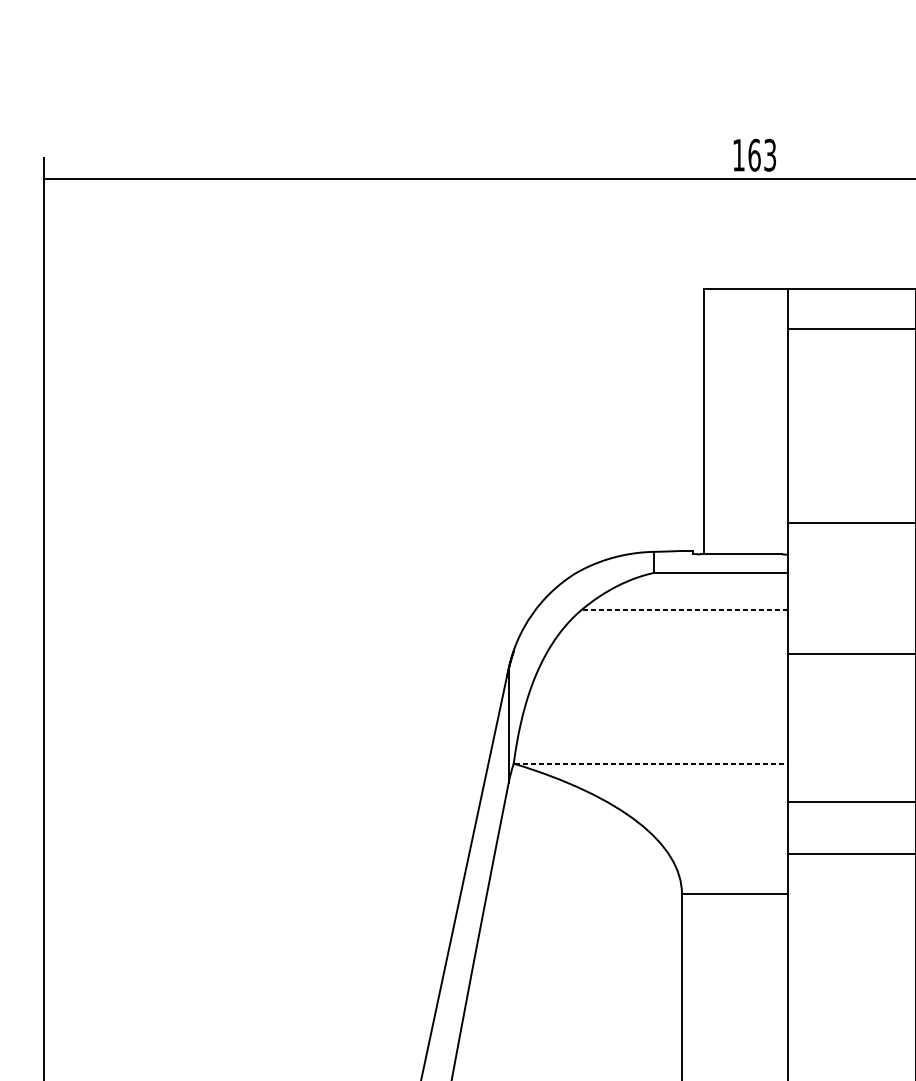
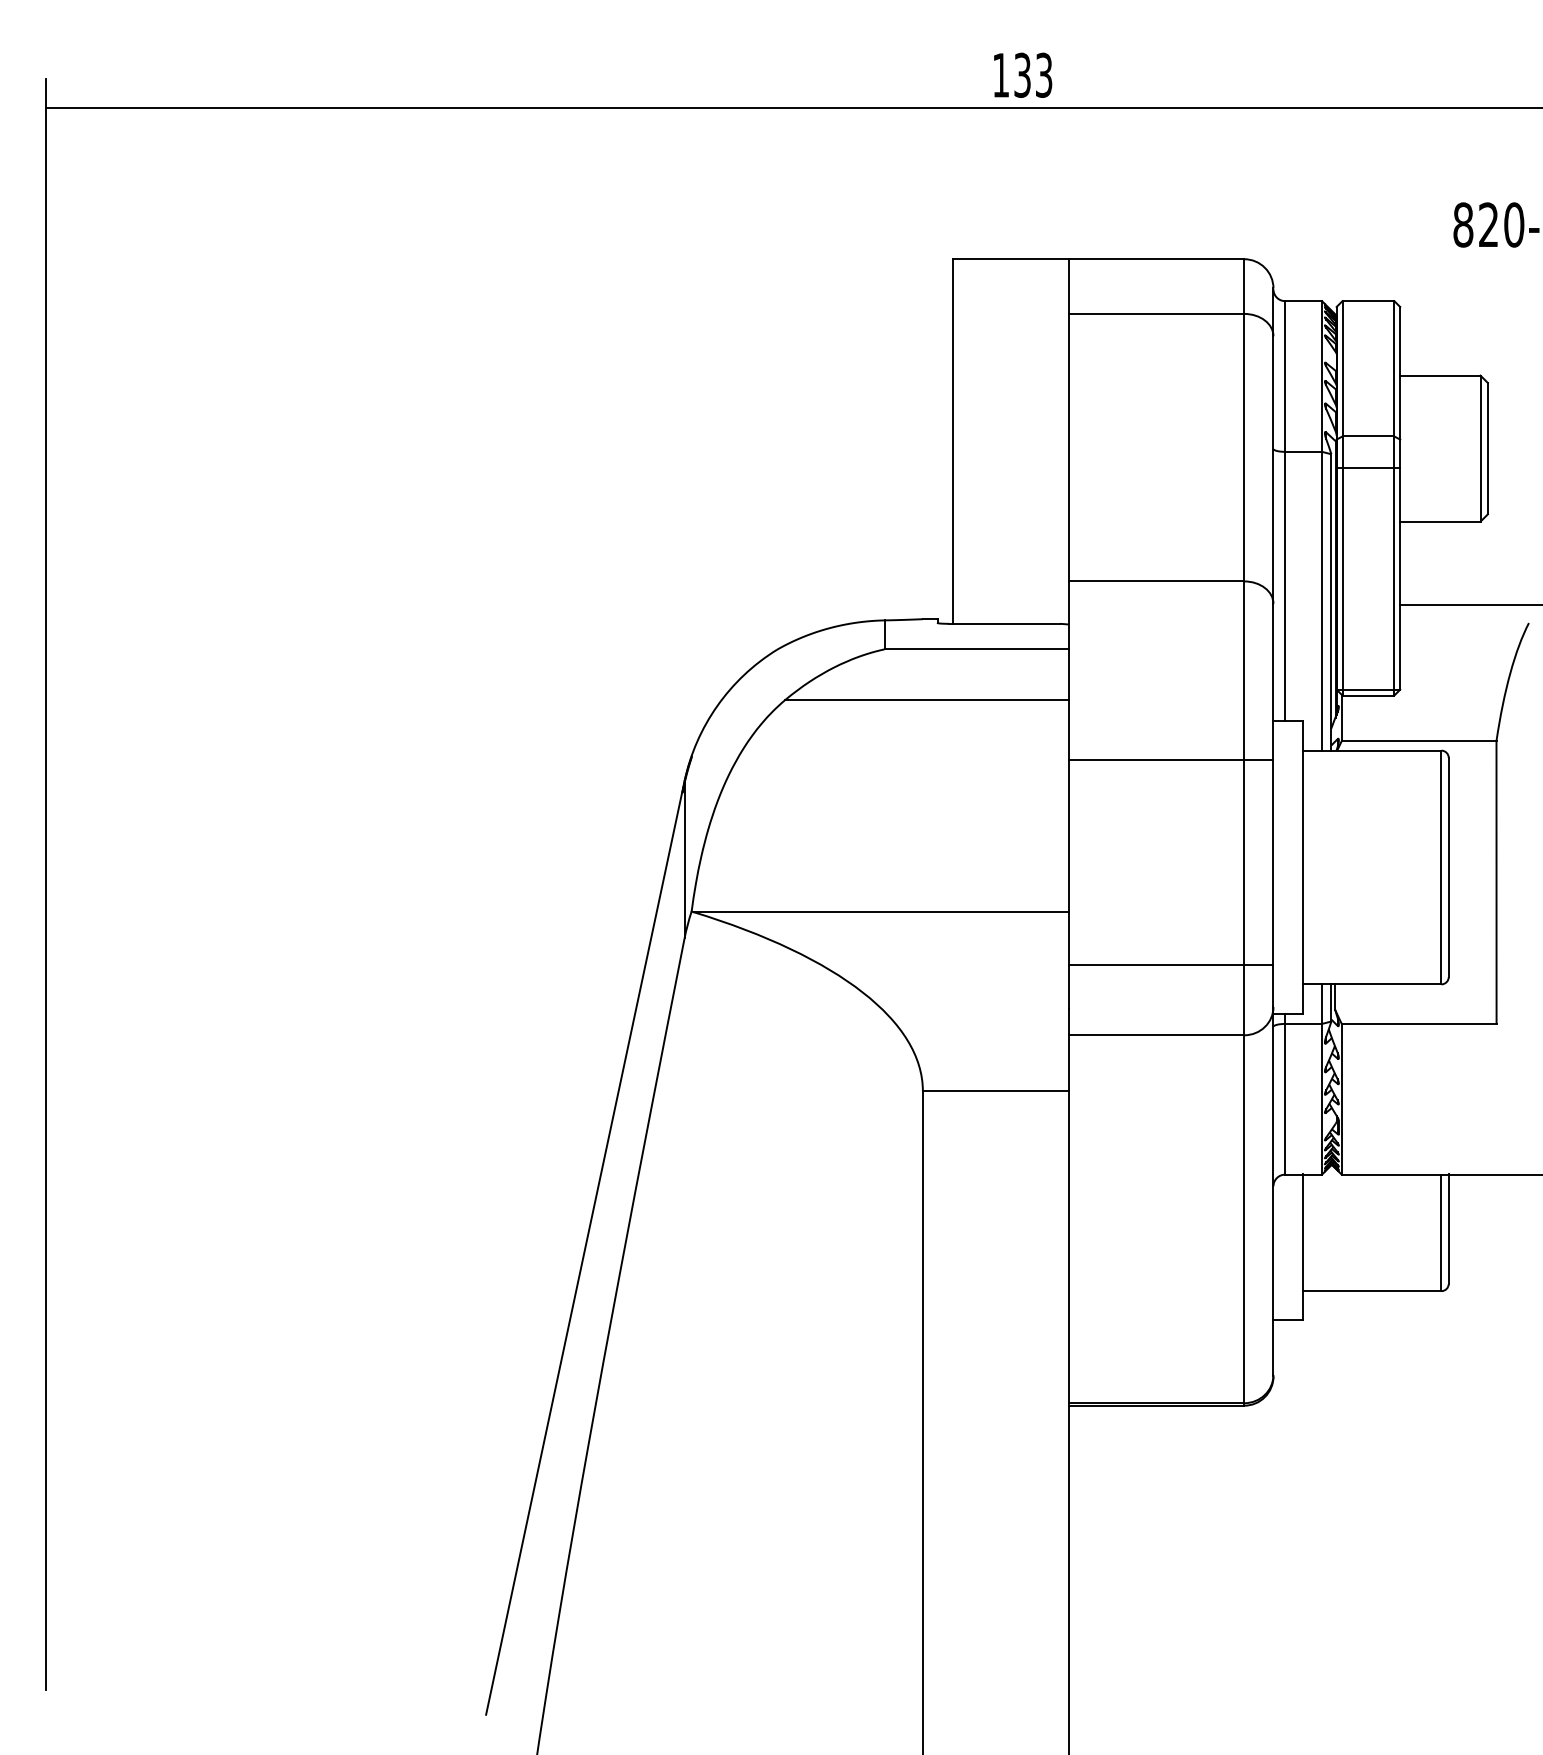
text: (754, 154) -> (1022, 74), 163 -> 133
line: (685, 609) -> (927, 699), dashed -> solid
line: (651, 764) -> (881, 912), dashed -> solid

